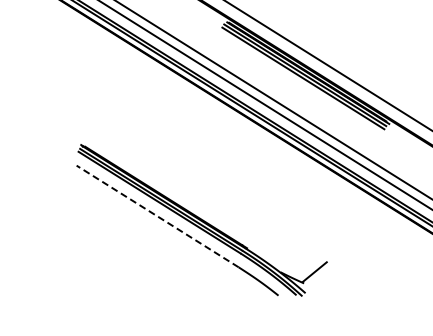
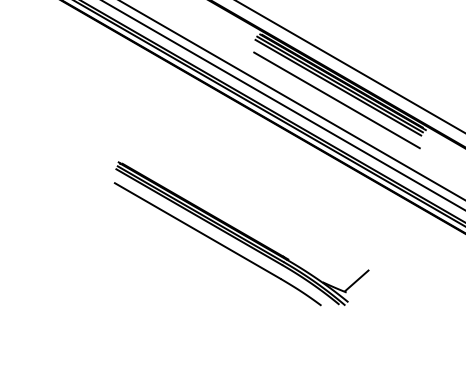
line: (301, 91) -> (336, 100), added
line: (157, 215) -> (197, 230), dashed -> solid

